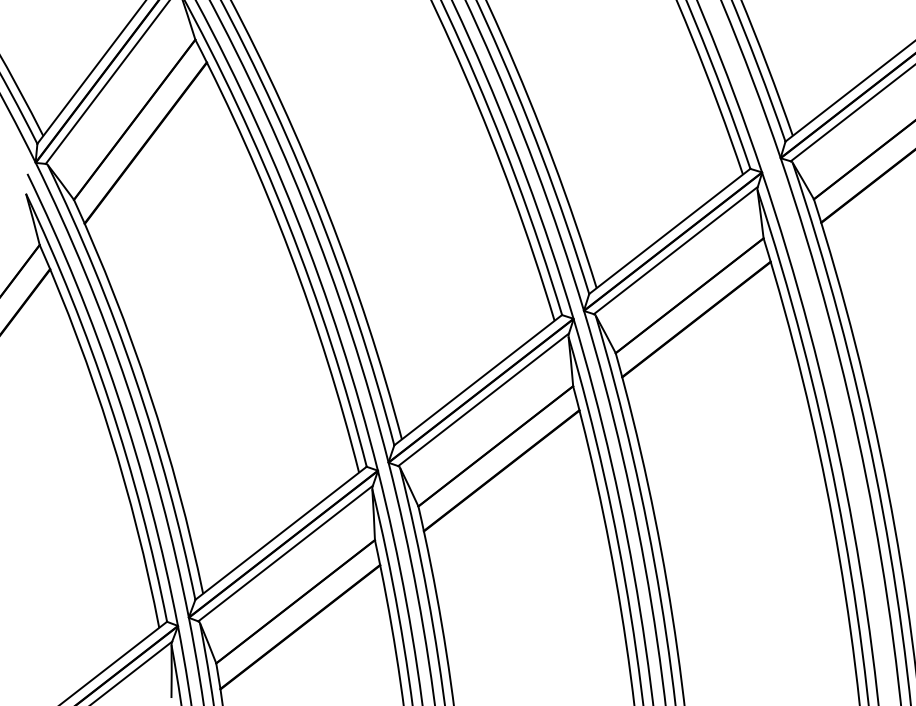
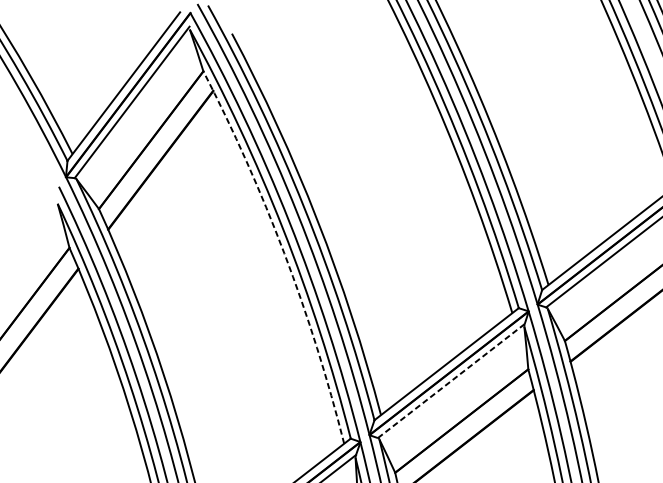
arc: (289, 251) -> (284, 253), solid -> dashed
line: (483, 400) -> (451, 381), solid -> dashed

